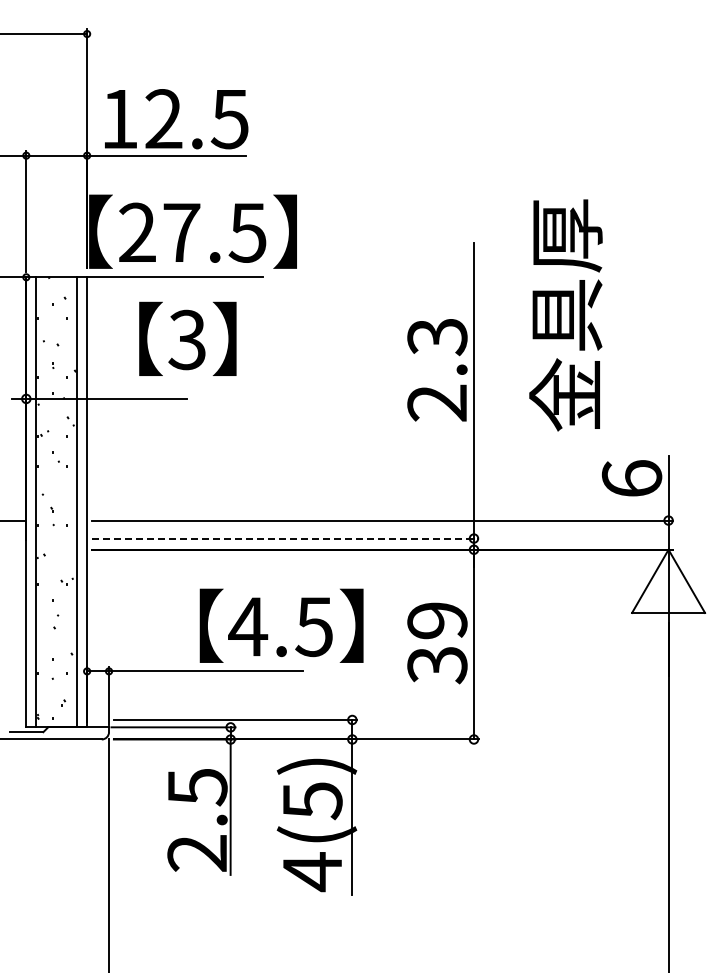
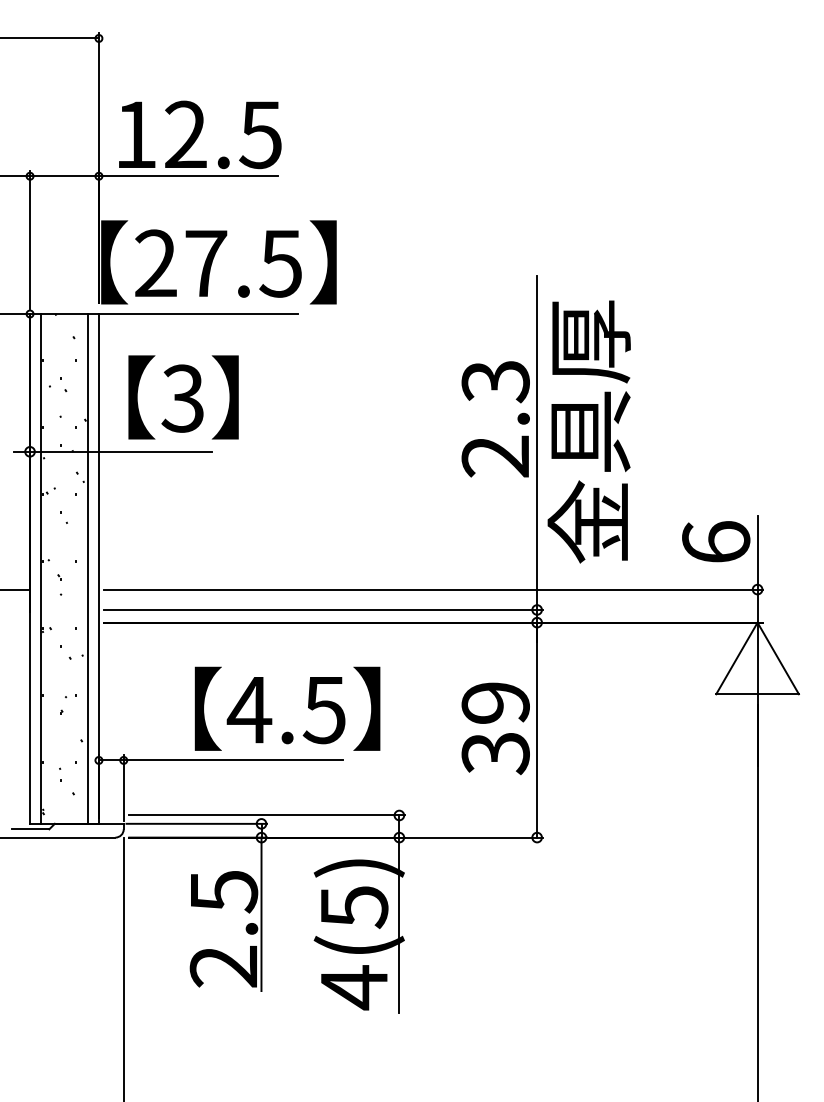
text: (565, 315) -> (588, 432), moved
text: (187, 338) -> (183, 396), moved
line: (285, 538) -> (323, 609), dashed -> solid
text: (281, 625) -> (287, 708), moved

